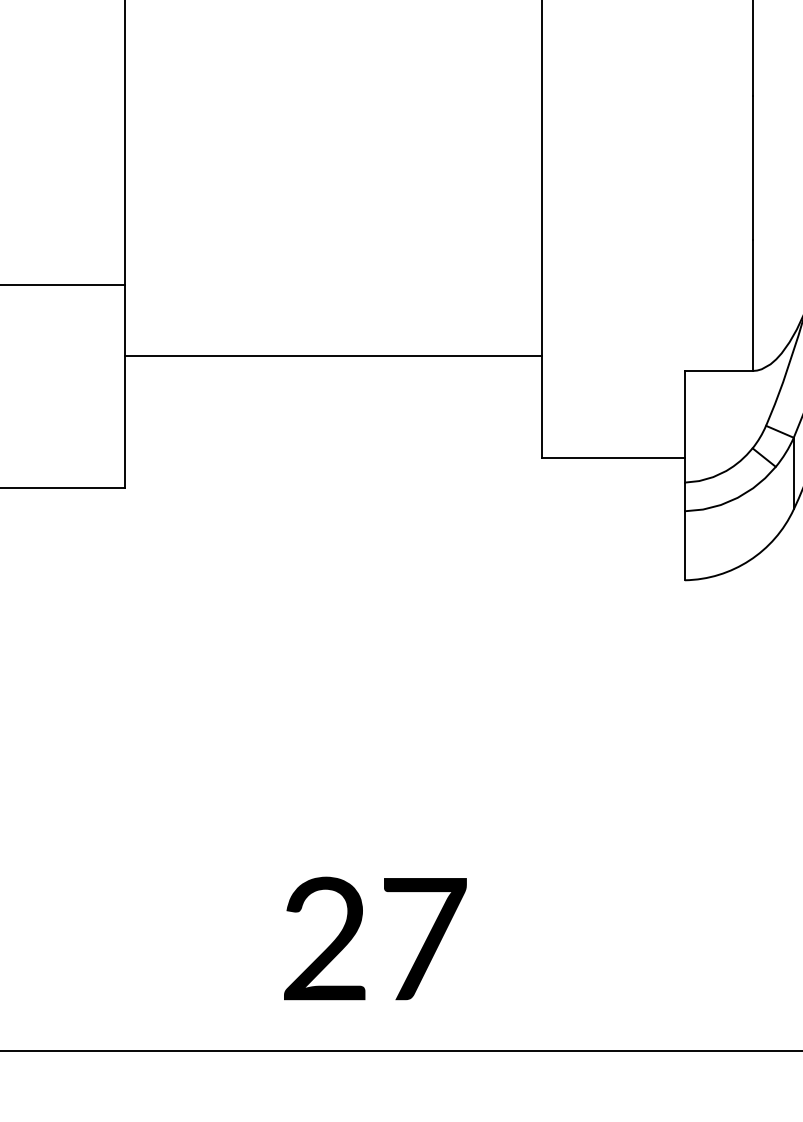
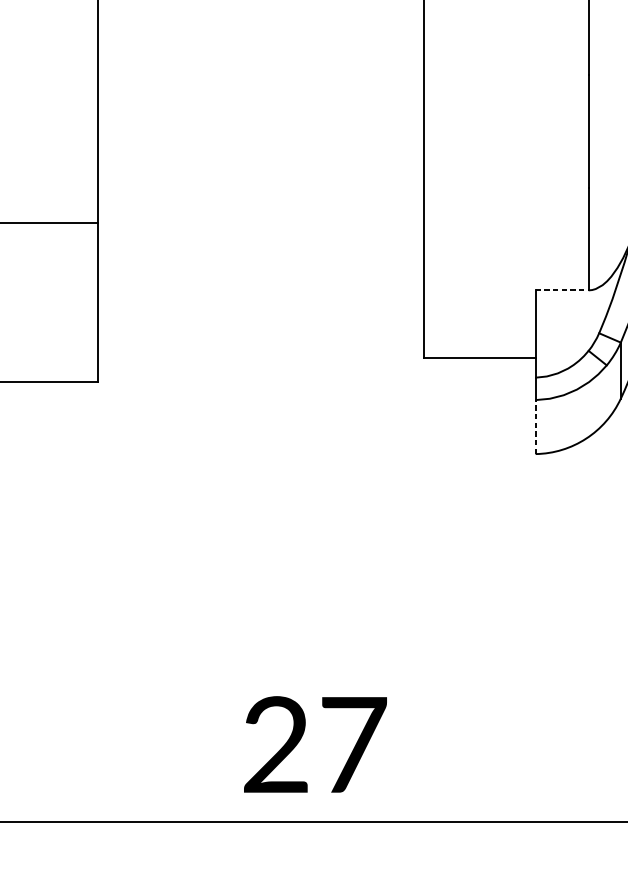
line: (333, 356) -> (260, 279), removed
line: (718, 371) -> (561, 290), solid -> dashed
line: (684, 545) -> (535, 426), solid -> dashed
text: (375, 938) -> (315, 744), moved

